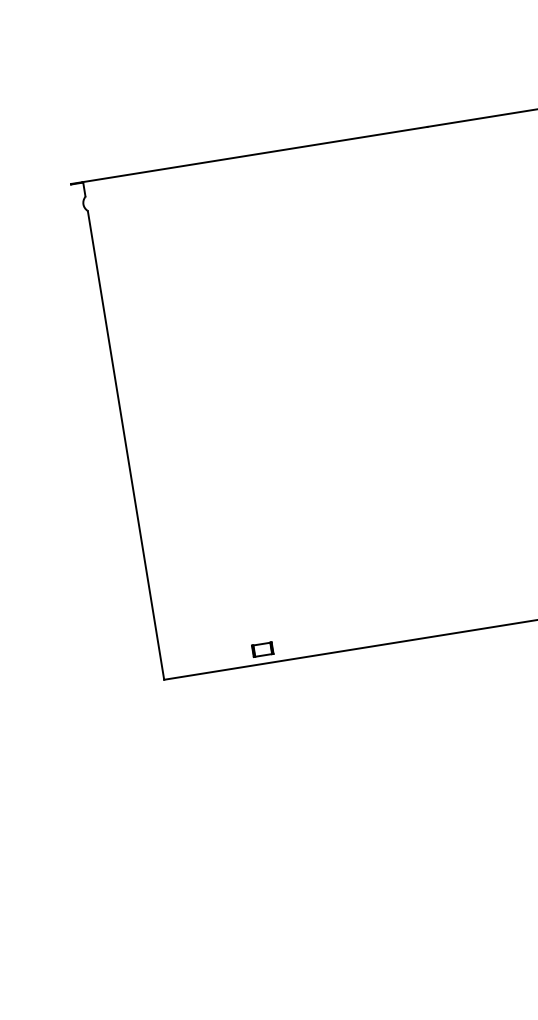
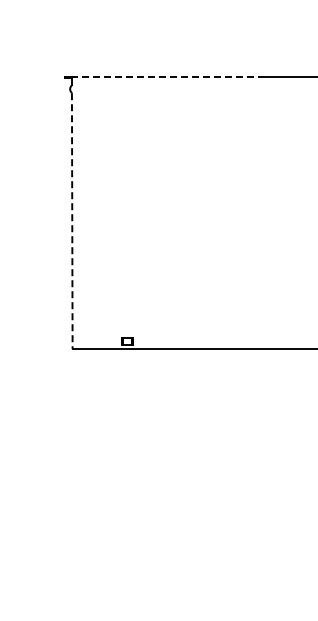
line: (256, 154) -> (166, 77), solid -> dashed
line: (126, 446) -> (72, 221), solid -> dashed

